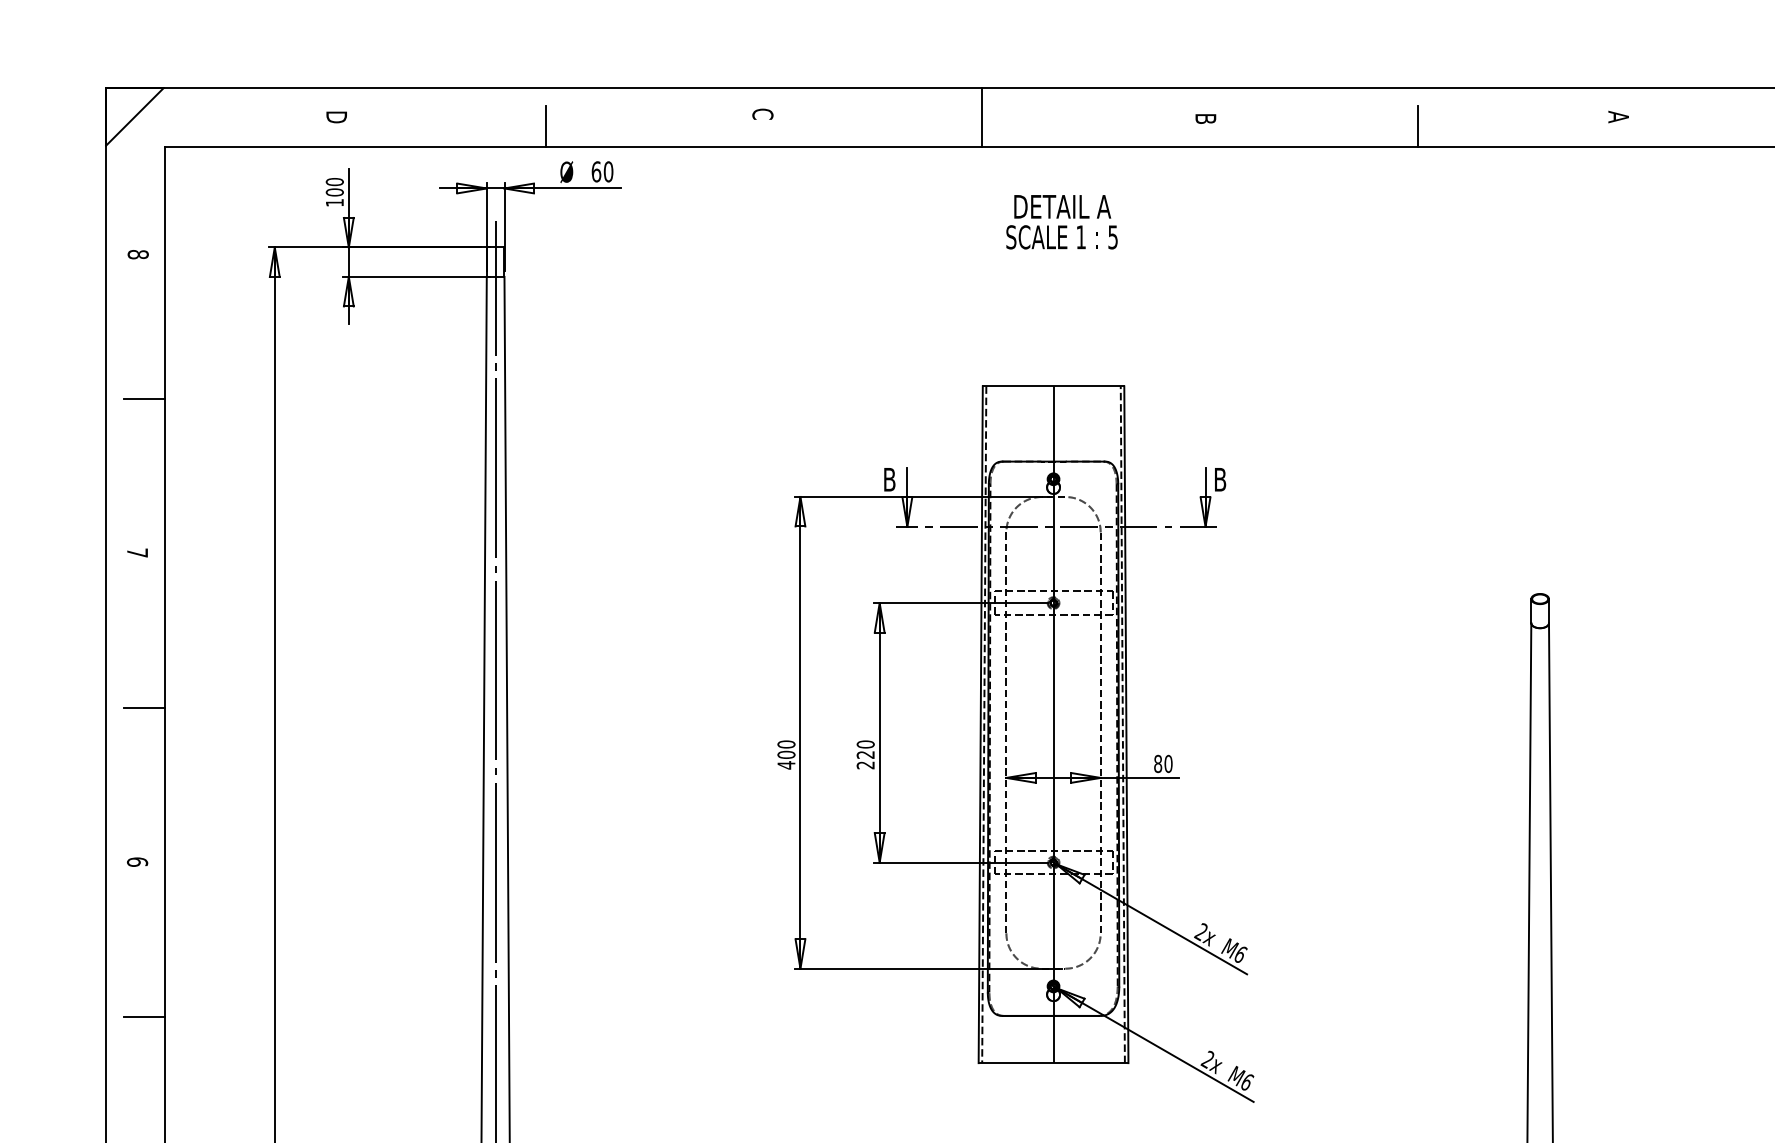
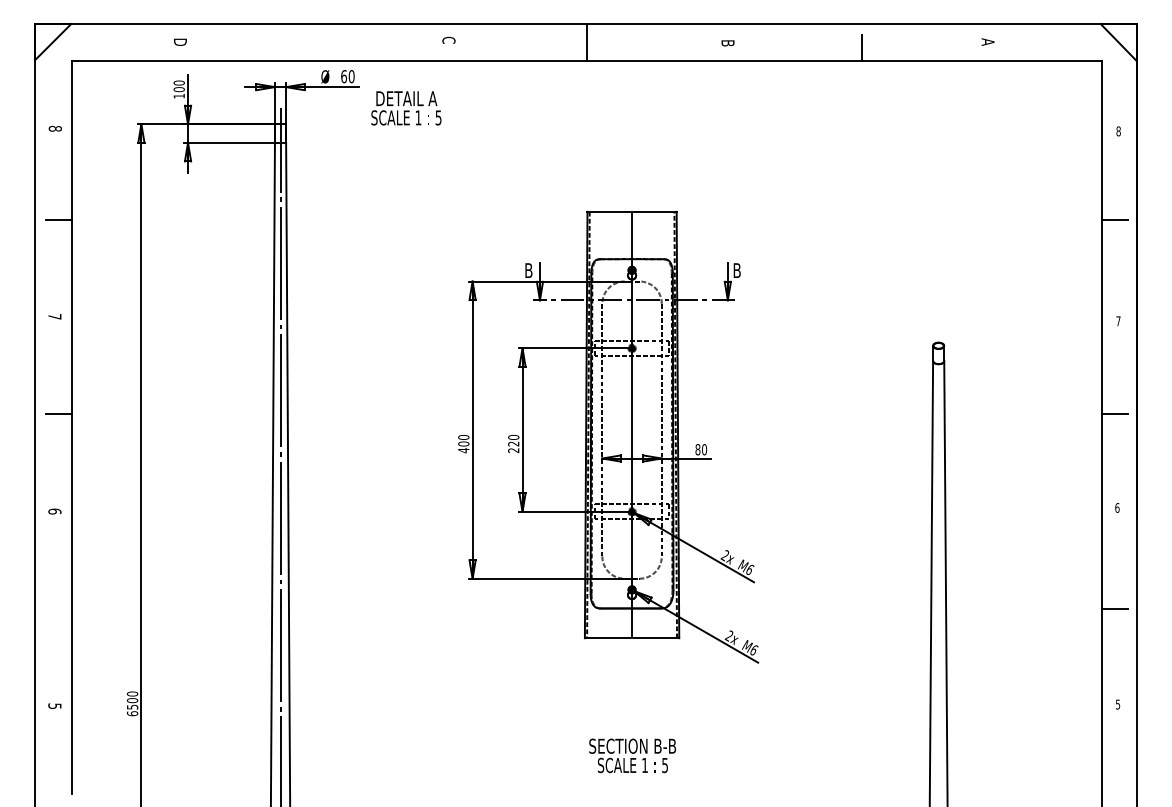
line: (544, 127) -> (311, 48), removed
text: (1062, 222) -> (406, 108), moved
line: (144, 1017) -> (59, 609), removed

